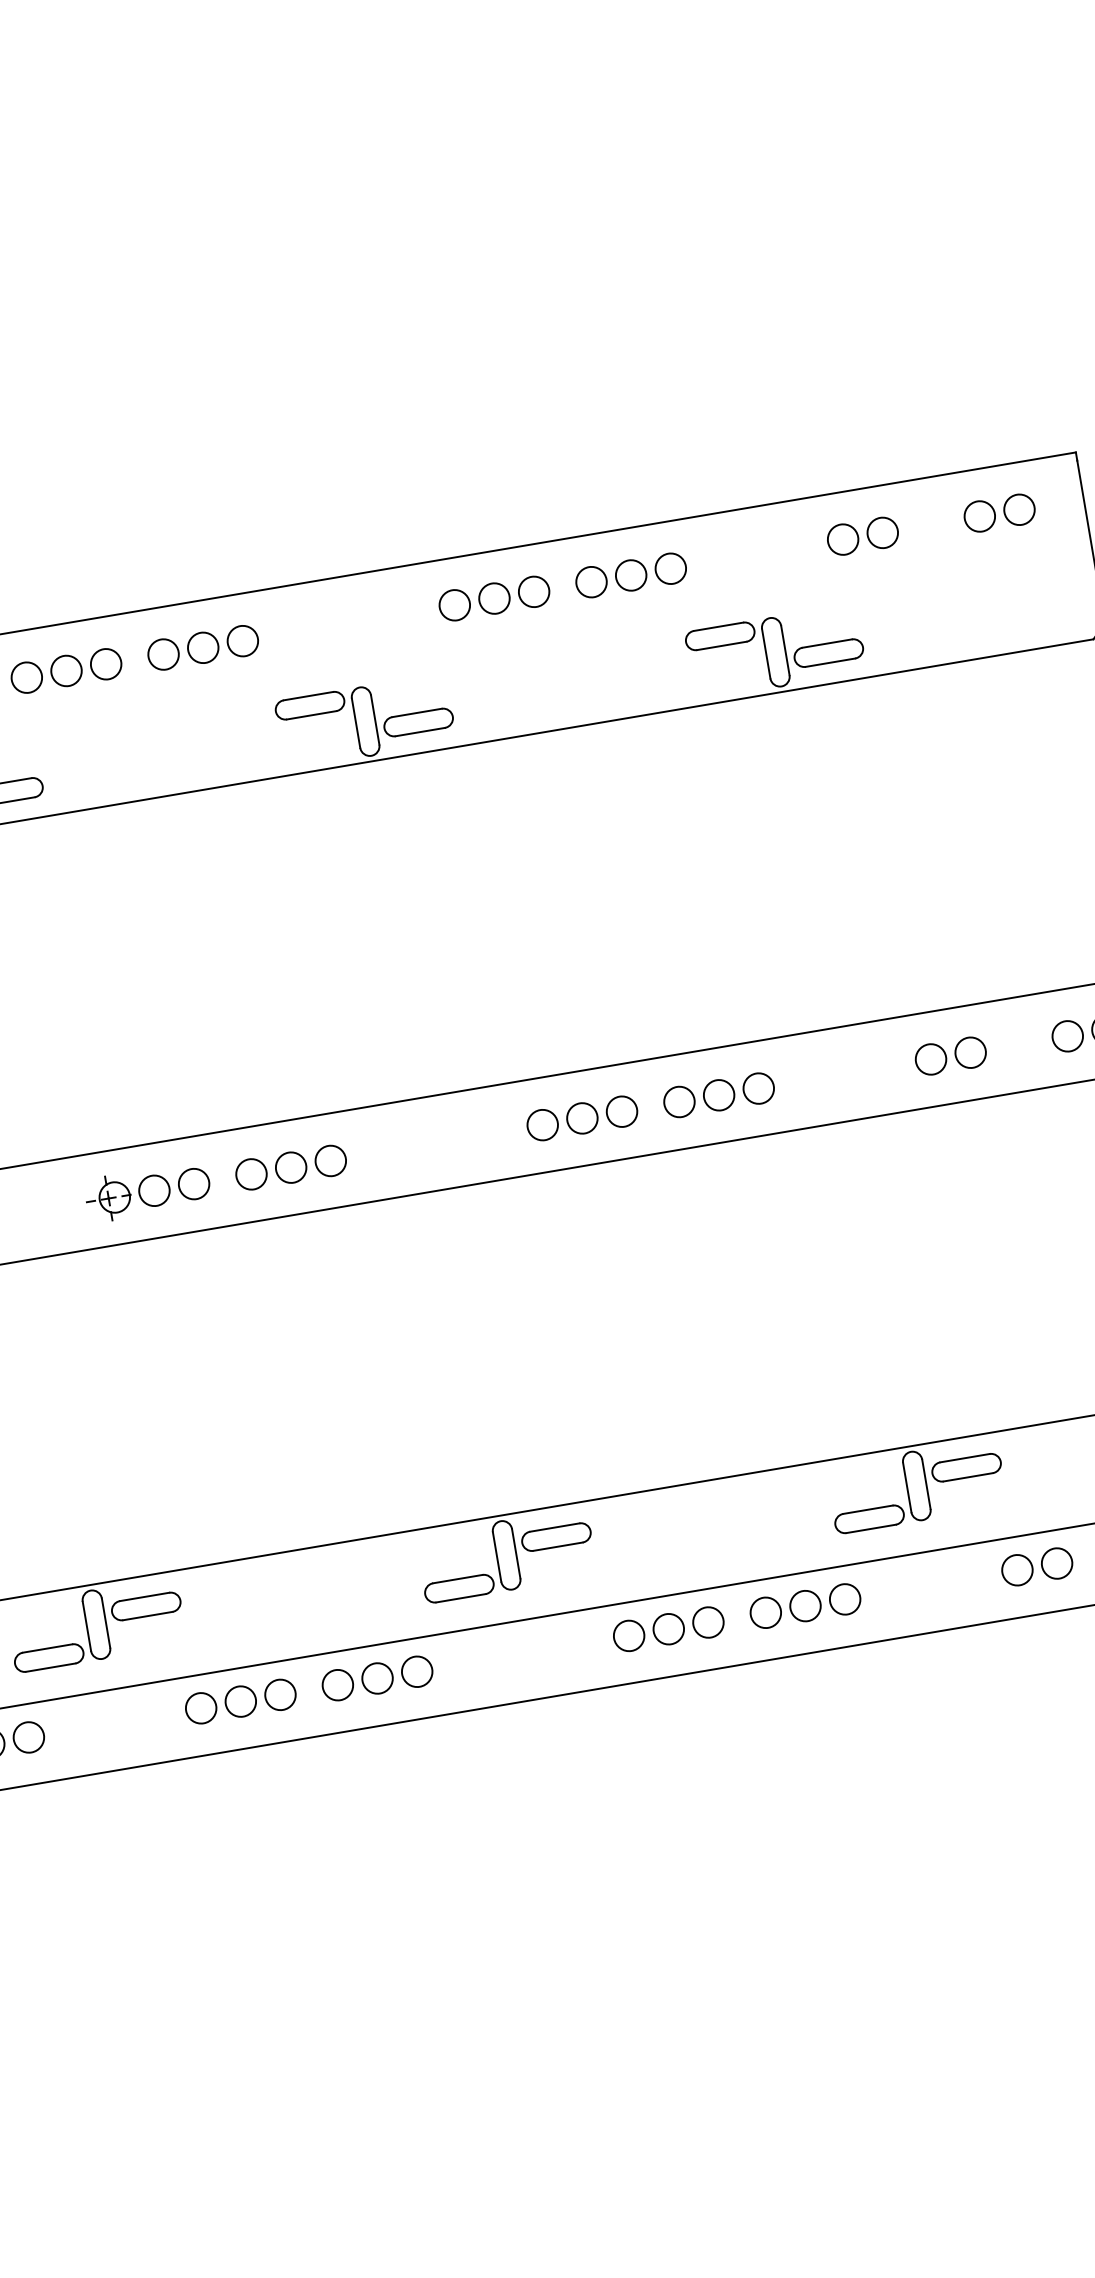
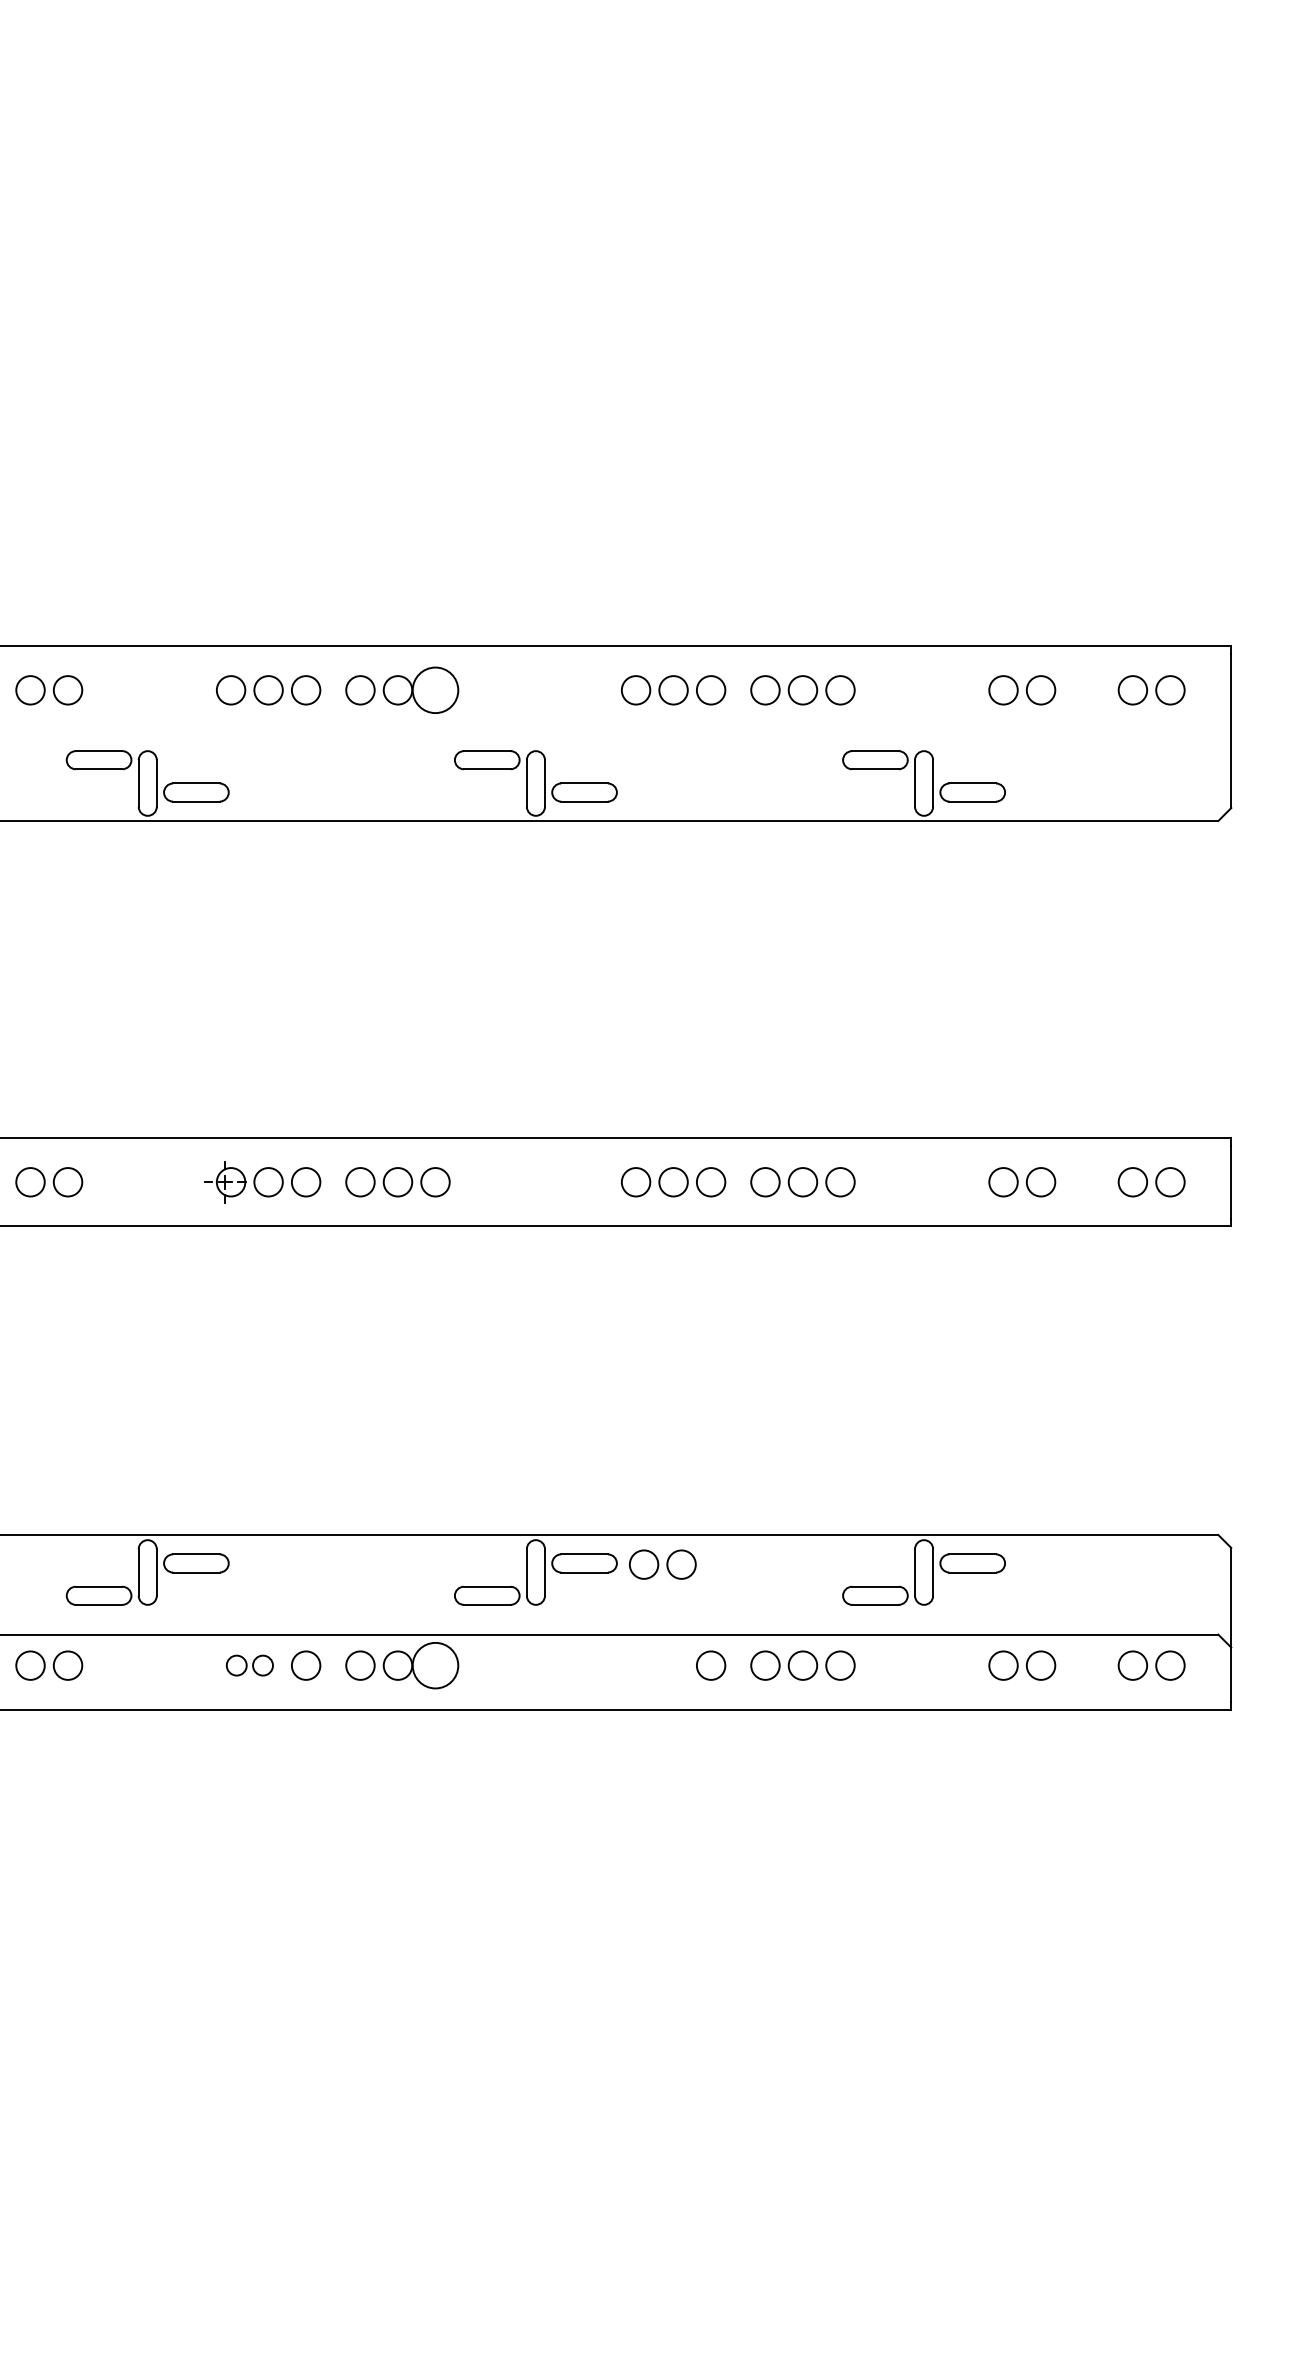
circle: (242, 641) -> (435, 690), size x1.6
part: (648, 1632) -> (662, 1564), moved
circle: (417, 1671) -> (435, 1665), size x1.6
part: (220, 1704) -> (249, 1665), size x0.7

